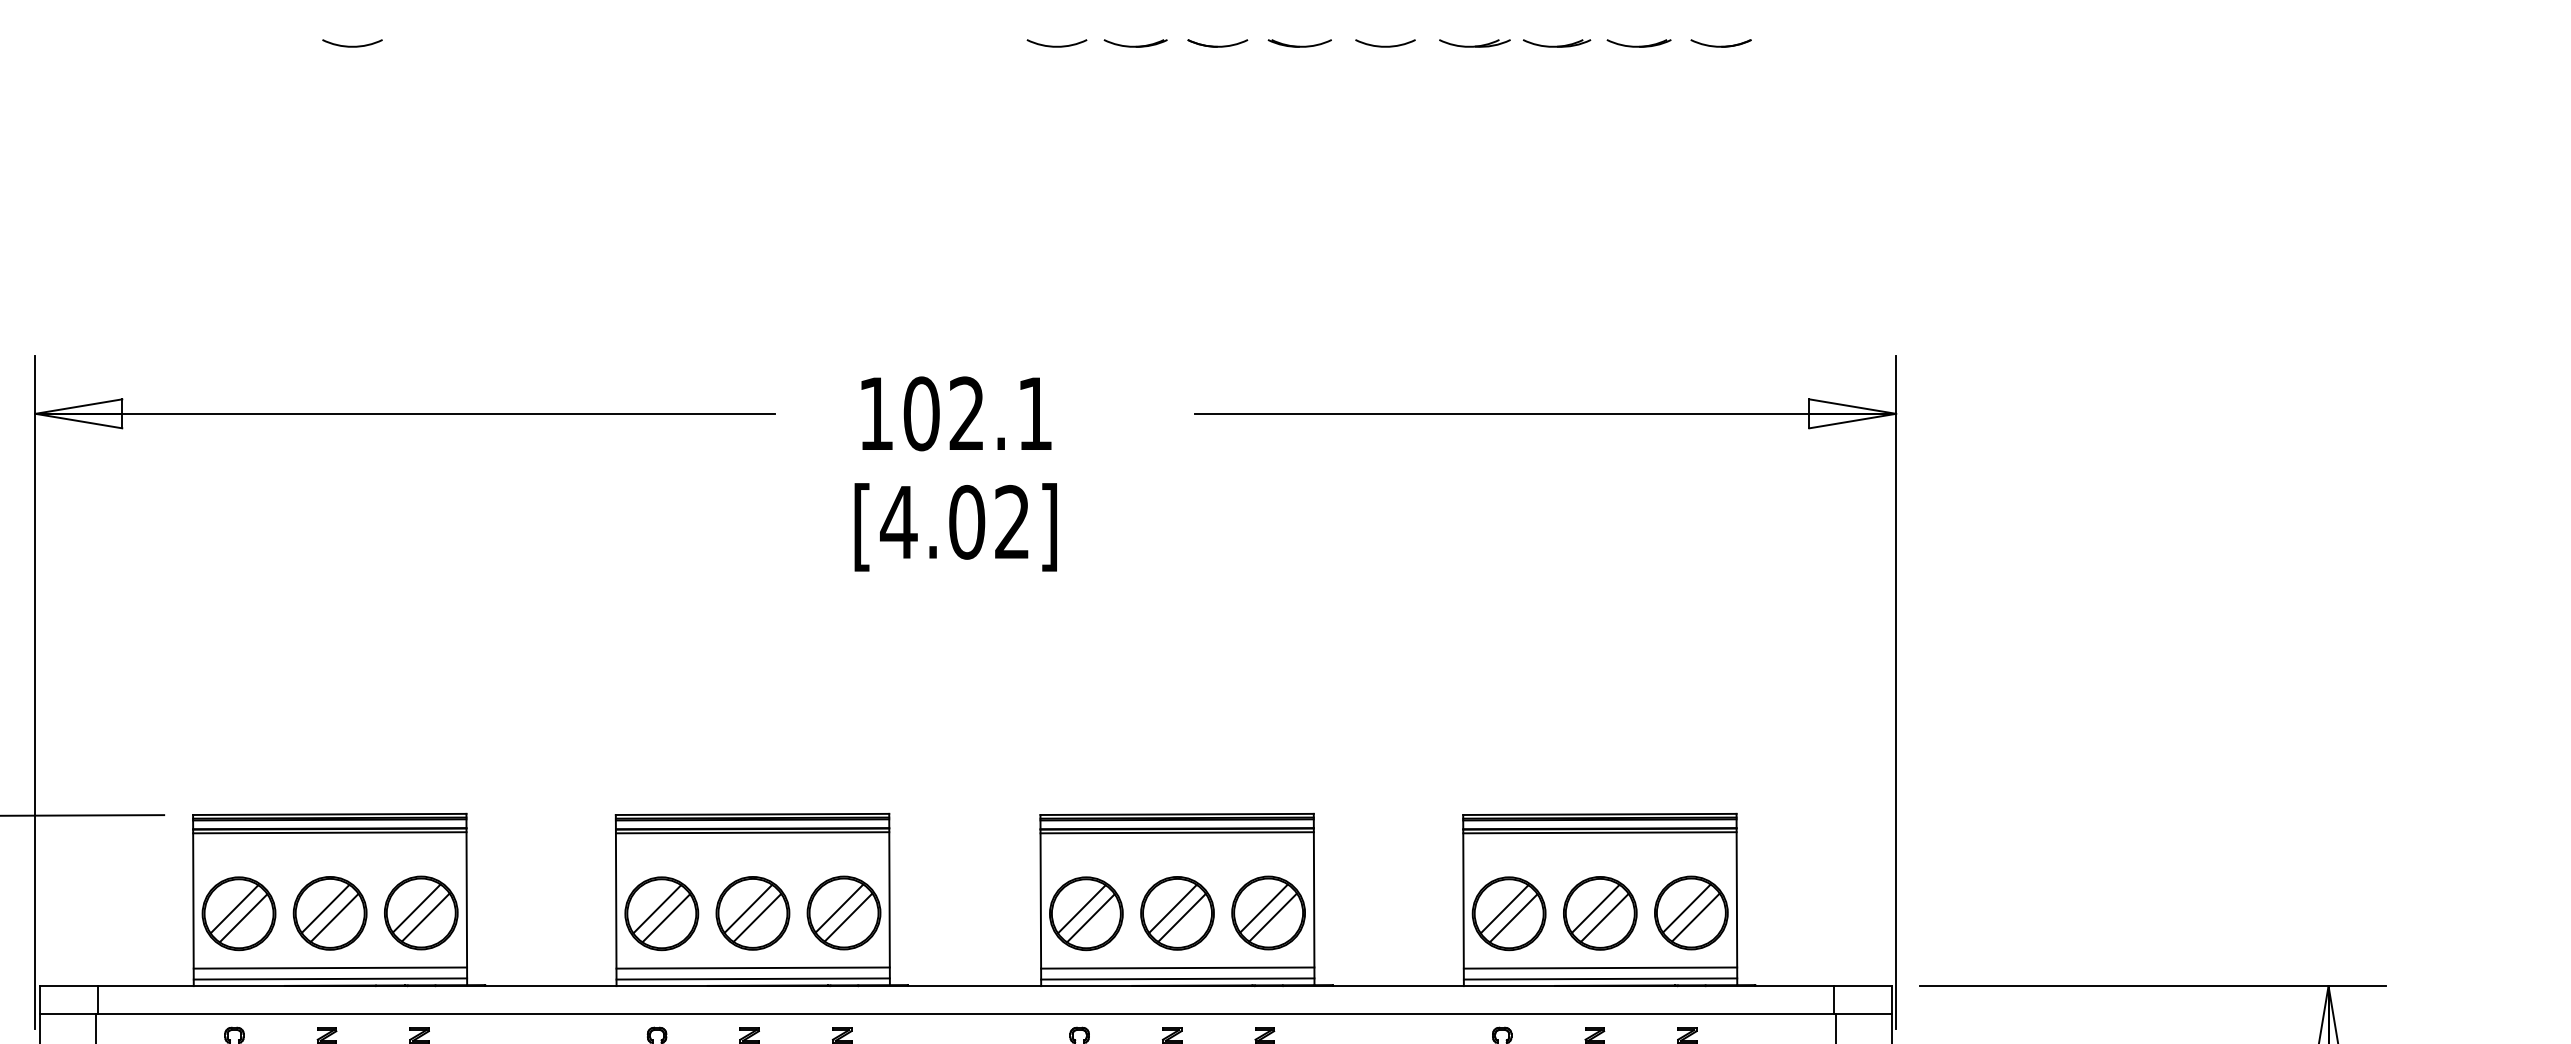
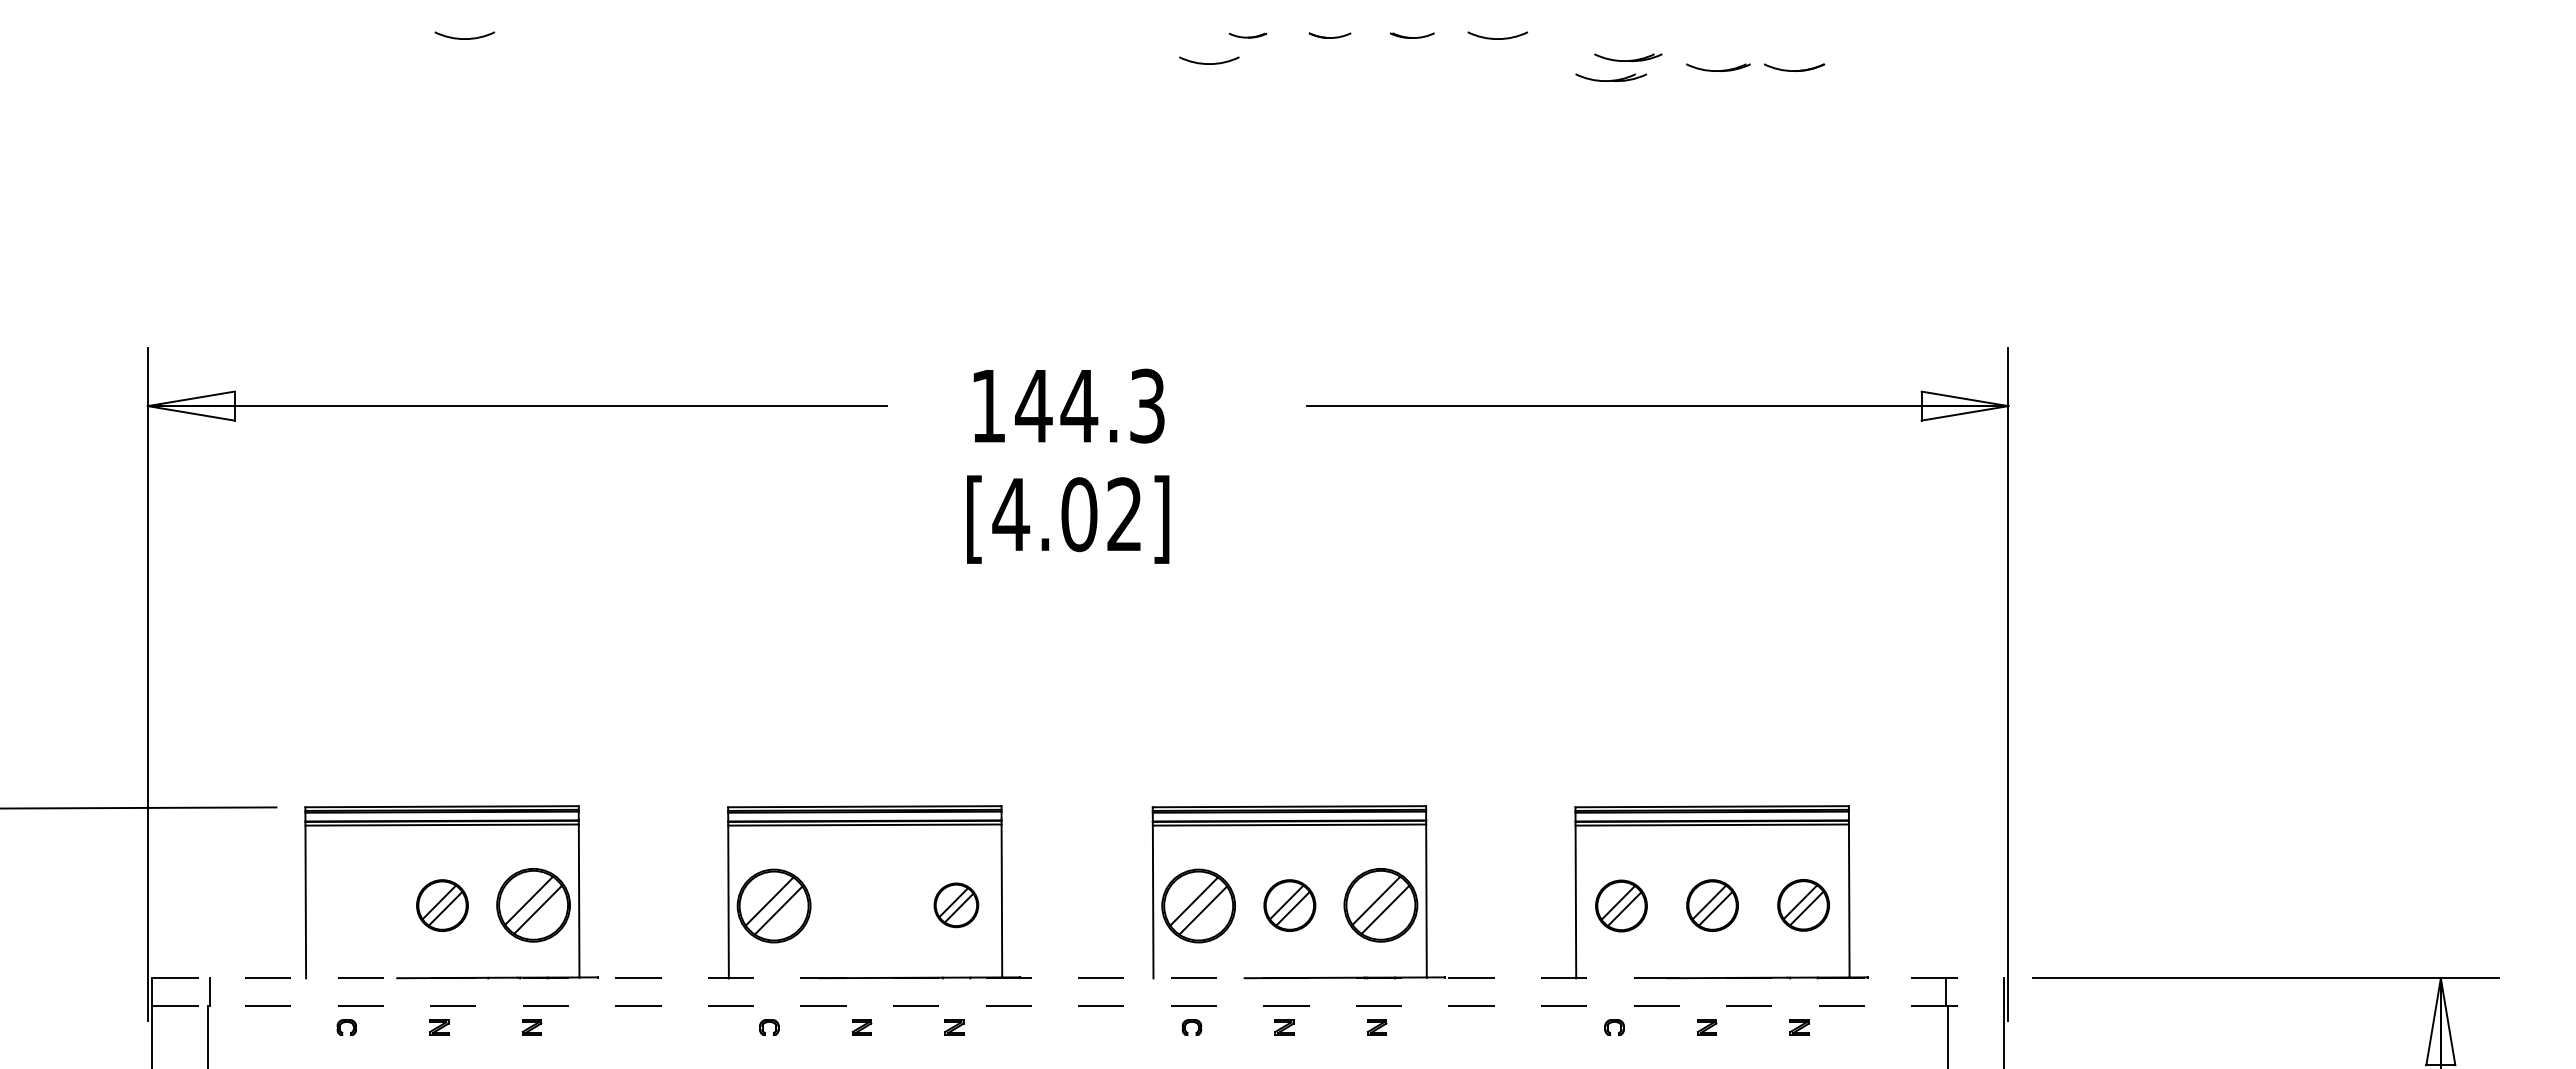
part: (1135, 43) -> (1247, 35), size x0.6
part: (1217, 43) -> (1329, 35), size x0.7
part: (1300, 43) -> (1412, 35), size x0.7
part: (1475, 43) -> (1611, 77), moved
part: (1557, 43) -> (1628, 57), moved
part: (1639, 43) -> (1718, 67), moved
part: (1721, 43) -> (1794, 67), moved
arc: (1057, 46) -> (1209, 63), moved
text: (977, 413) -> (1089, 405), 102.1 -> 144.3
part: (239, 913) -> (351, 905), removed
part: (330, 913) -> (442, 905), size x0.7
part: (753, 913) -> (865, 905), removed
part: (844, 913) -> (956, 905), size x0.6
part: (1177, 913) -> (1289, 905), size x0.7
part: (1509, 913) -> (1621, 905), size x0.7
part: (1600, 913) -> (1712, 905), size x0.7
part: (1691, 913) -> (1803, 905), size x0.7
line: (330, 967) -> (442, 959), removed
line: (753, 967) -> (865, 959), removed
line: (1177, 967) -> (1289, 959), removed
line: (1600, 967) -> (1712, 959), removed
line: (330, 978) -> (442, 970), removed
line: (753, 978) -> (865, 970), removed
line: (1177, 978) -> (1289, 970), removed
line: (1600, 978) -> (1712, 970), removed
line: (966, 986) -> (1078, 978), solid -> dashed
line: (966, 1014) -> (1078, 1006), solid -> dashed

